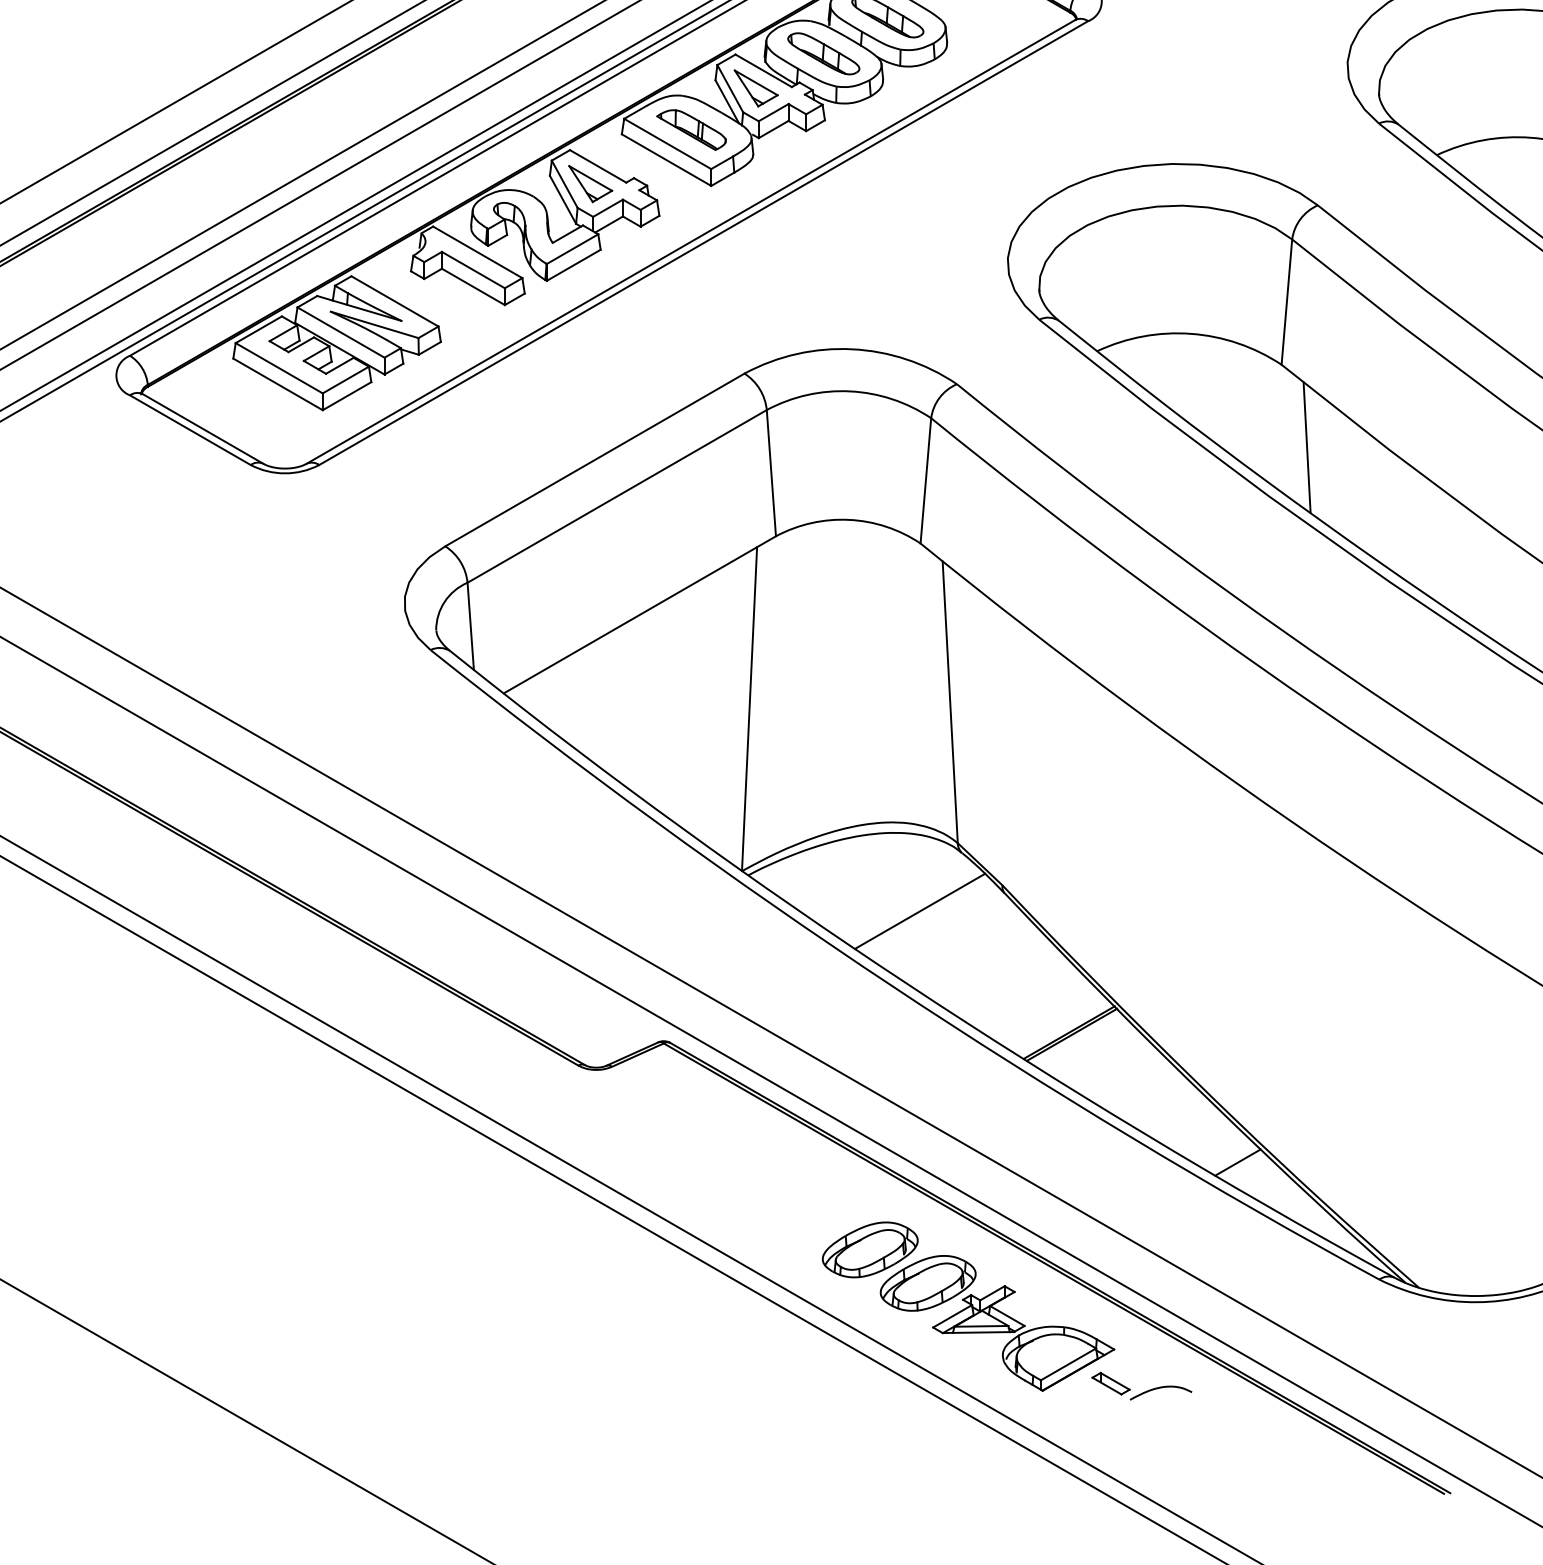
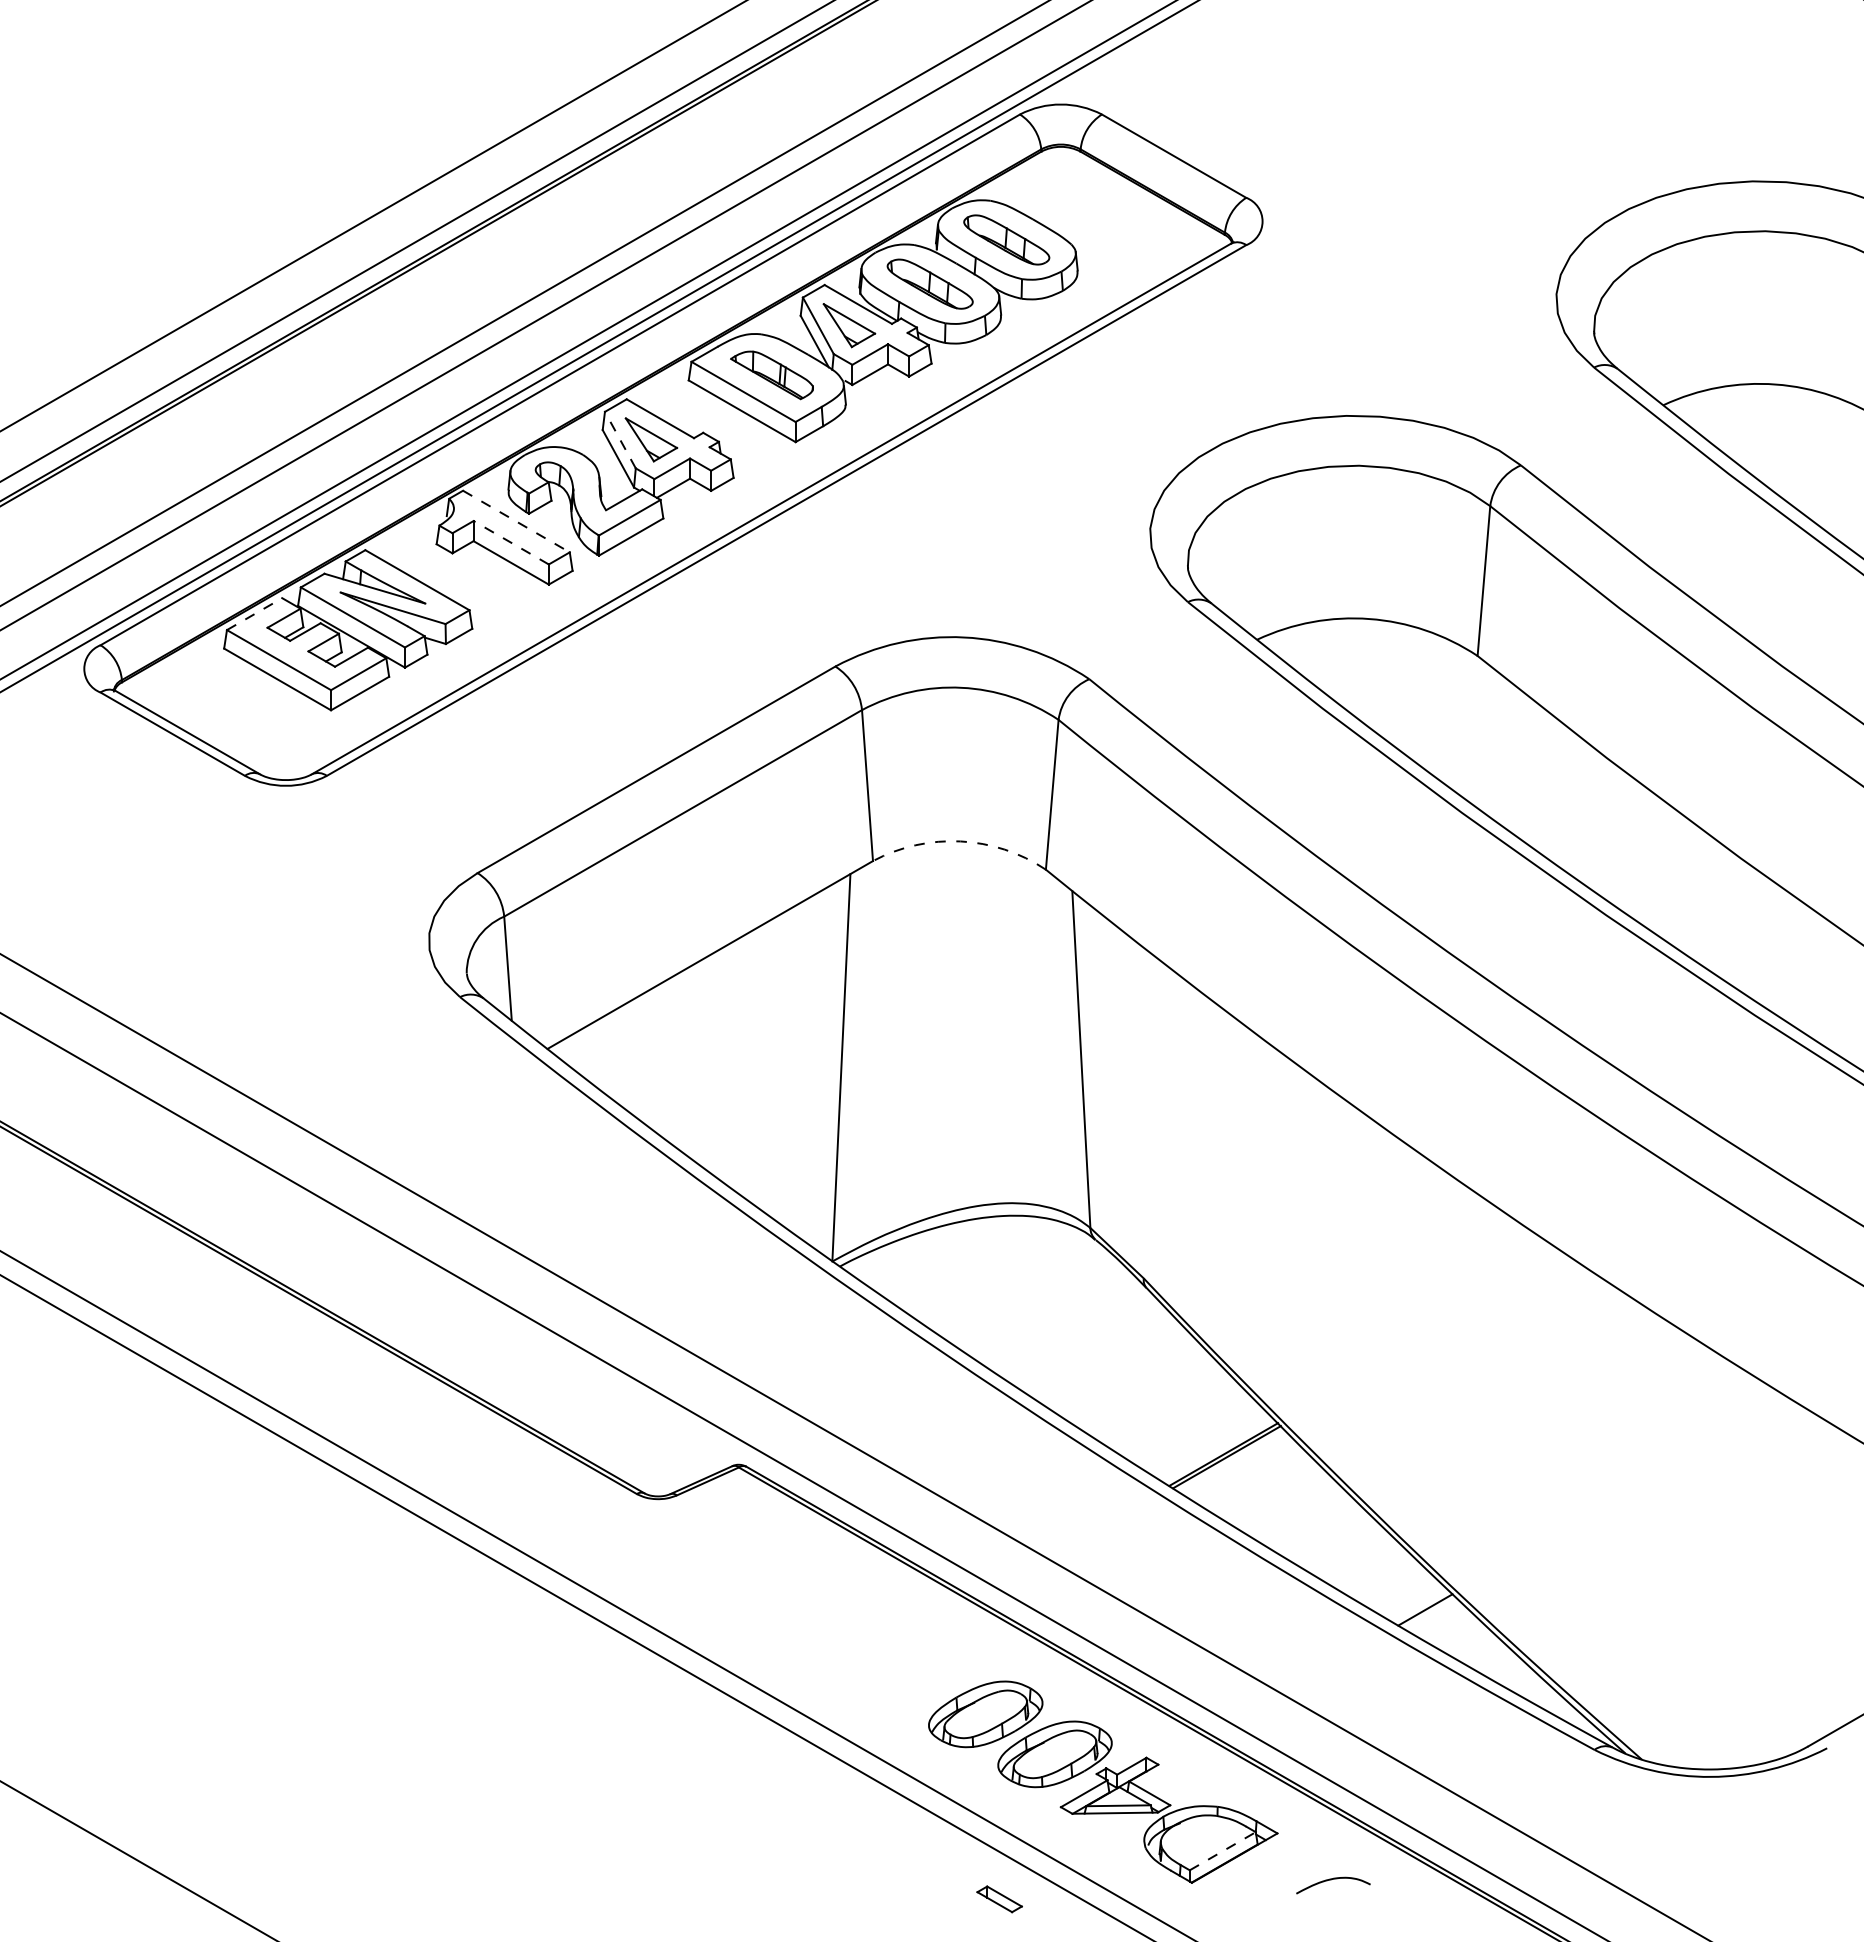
line: (564, 183) -> (620, 439), solid -> dashed
line: (477, 252) -> (516, 521), solid -> dashed
line: (472, 269) -> (510, 542), solid -> dashed
line: (258, 330) -> (254, 614), solid -> dashed
line: (1306, 447) -> (1507, 754), removed
arc: (849, 519) -> (960, 841), solid -> dashed
line: (920, 911) -> (1045, 1309), removed
line: (1069, 1363) -> (1223, 1850), solid -> dashed
part: (1110, 1383) -> (999, 1899), moved

